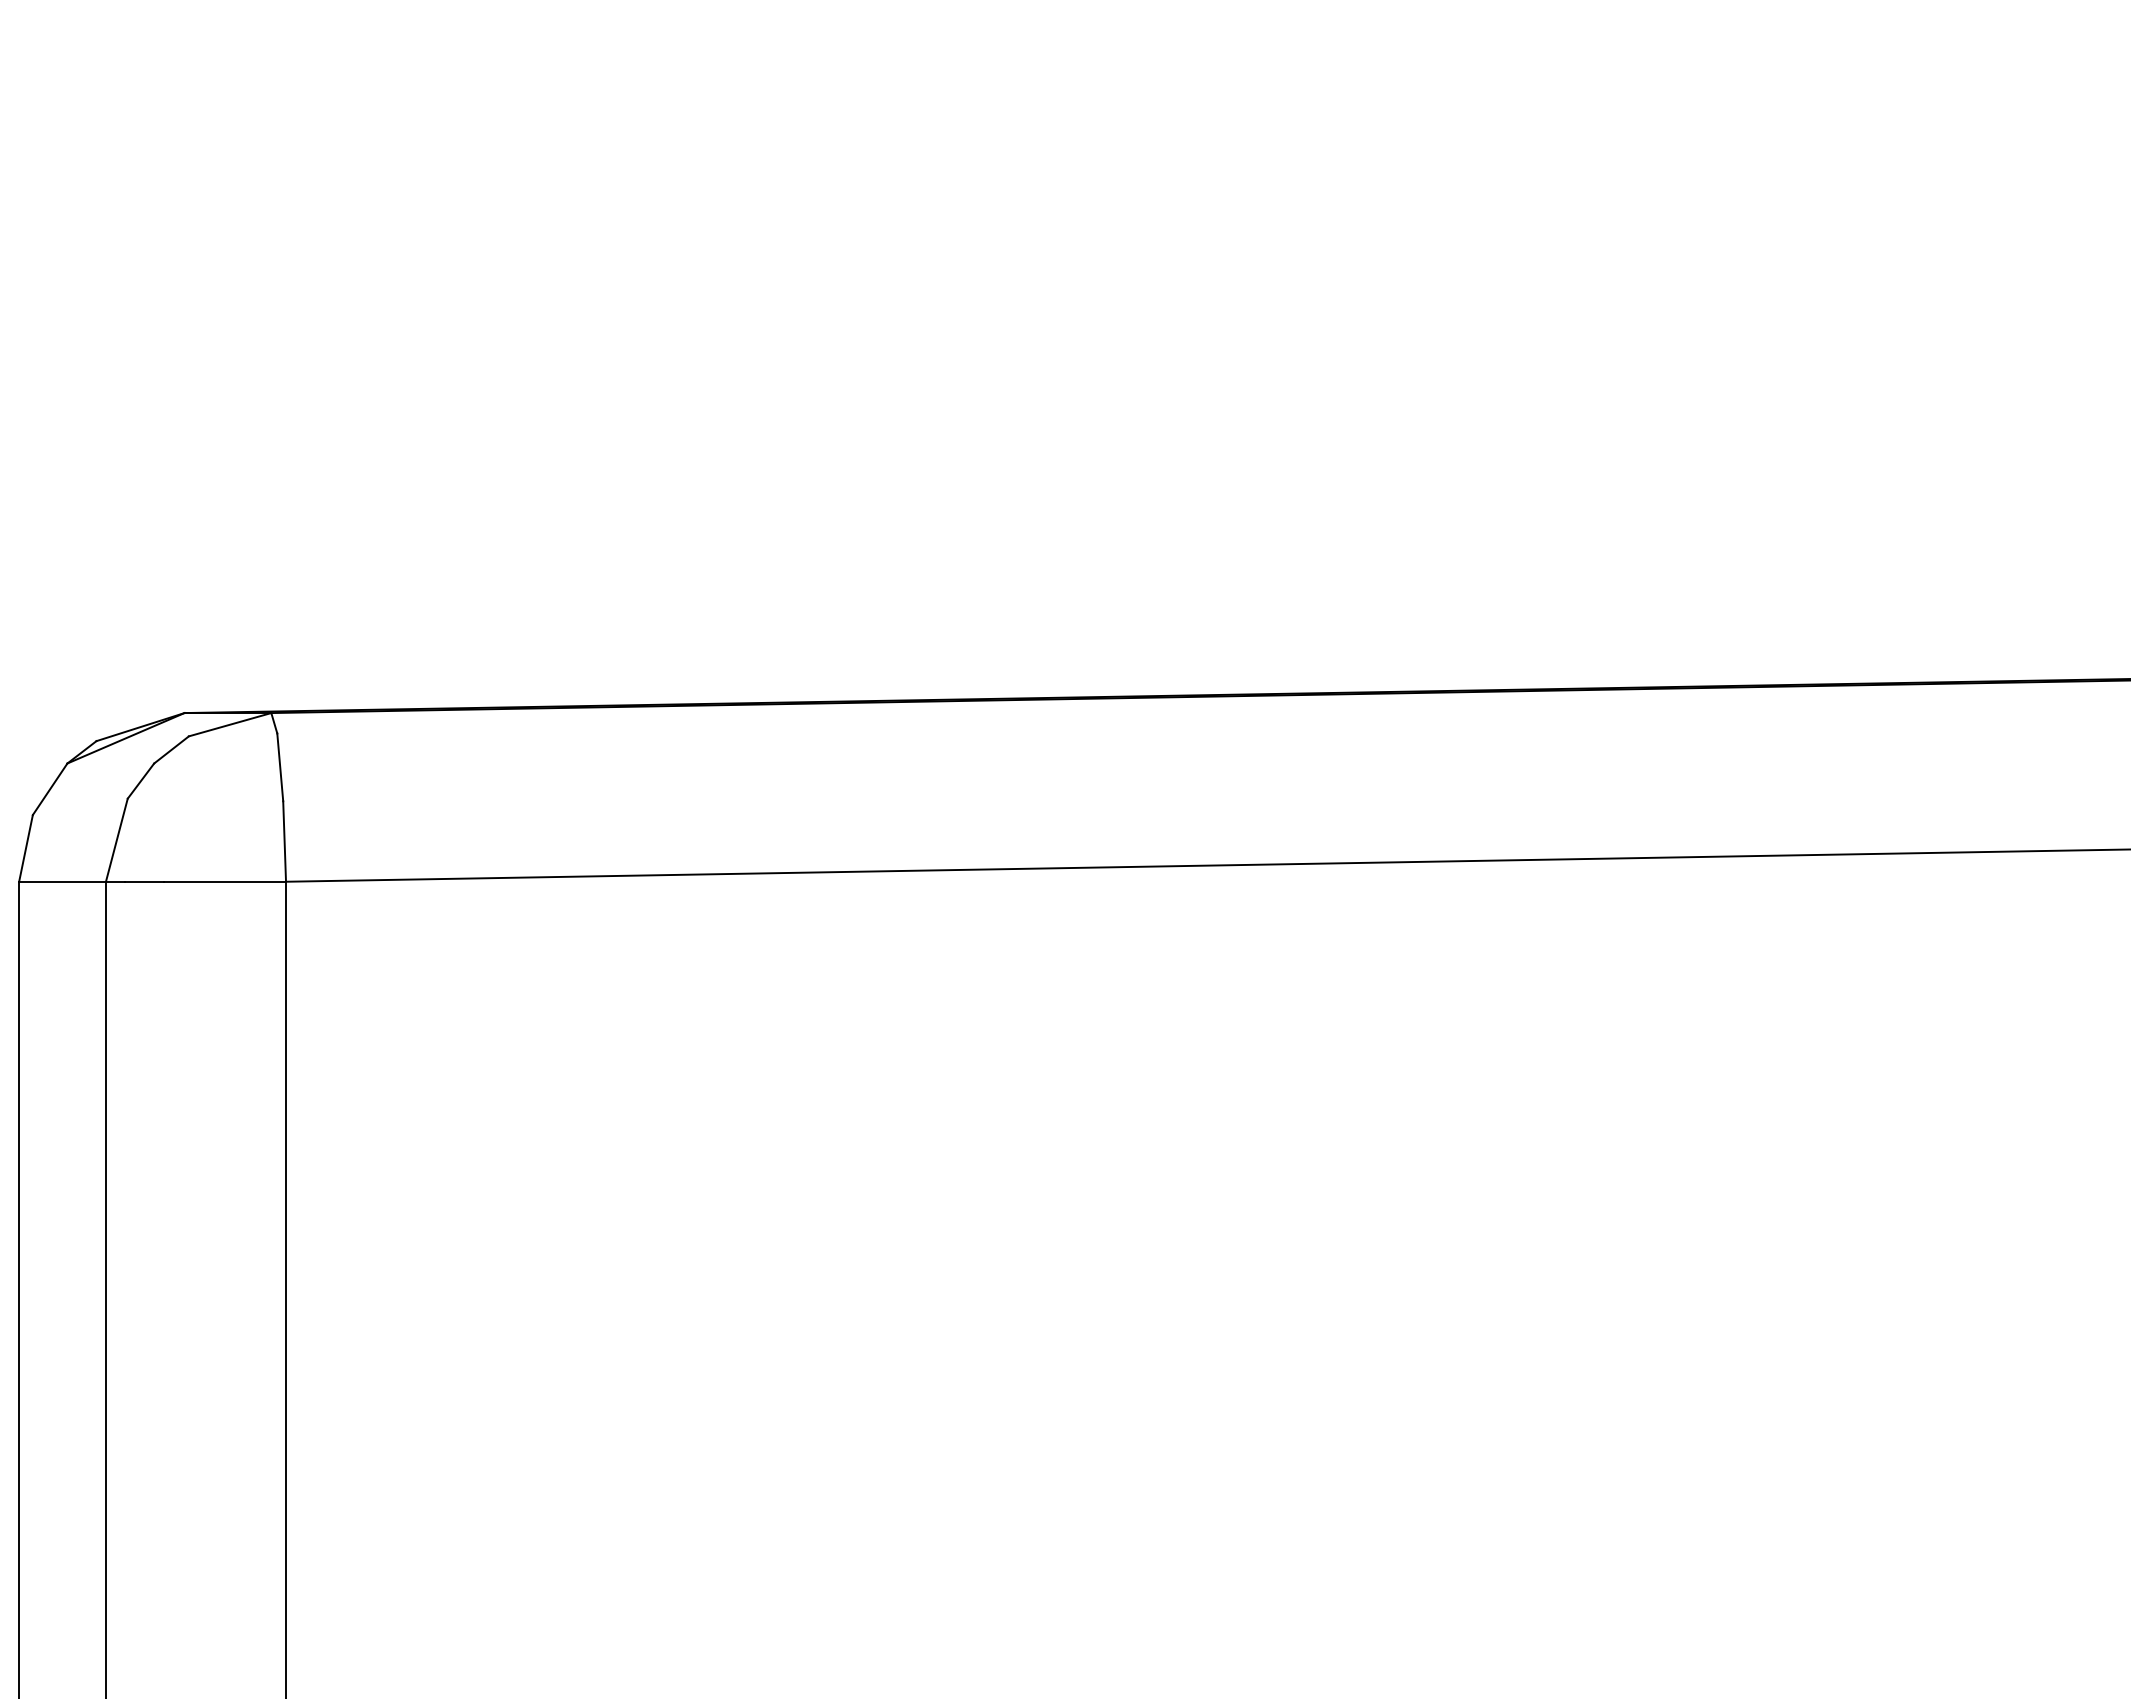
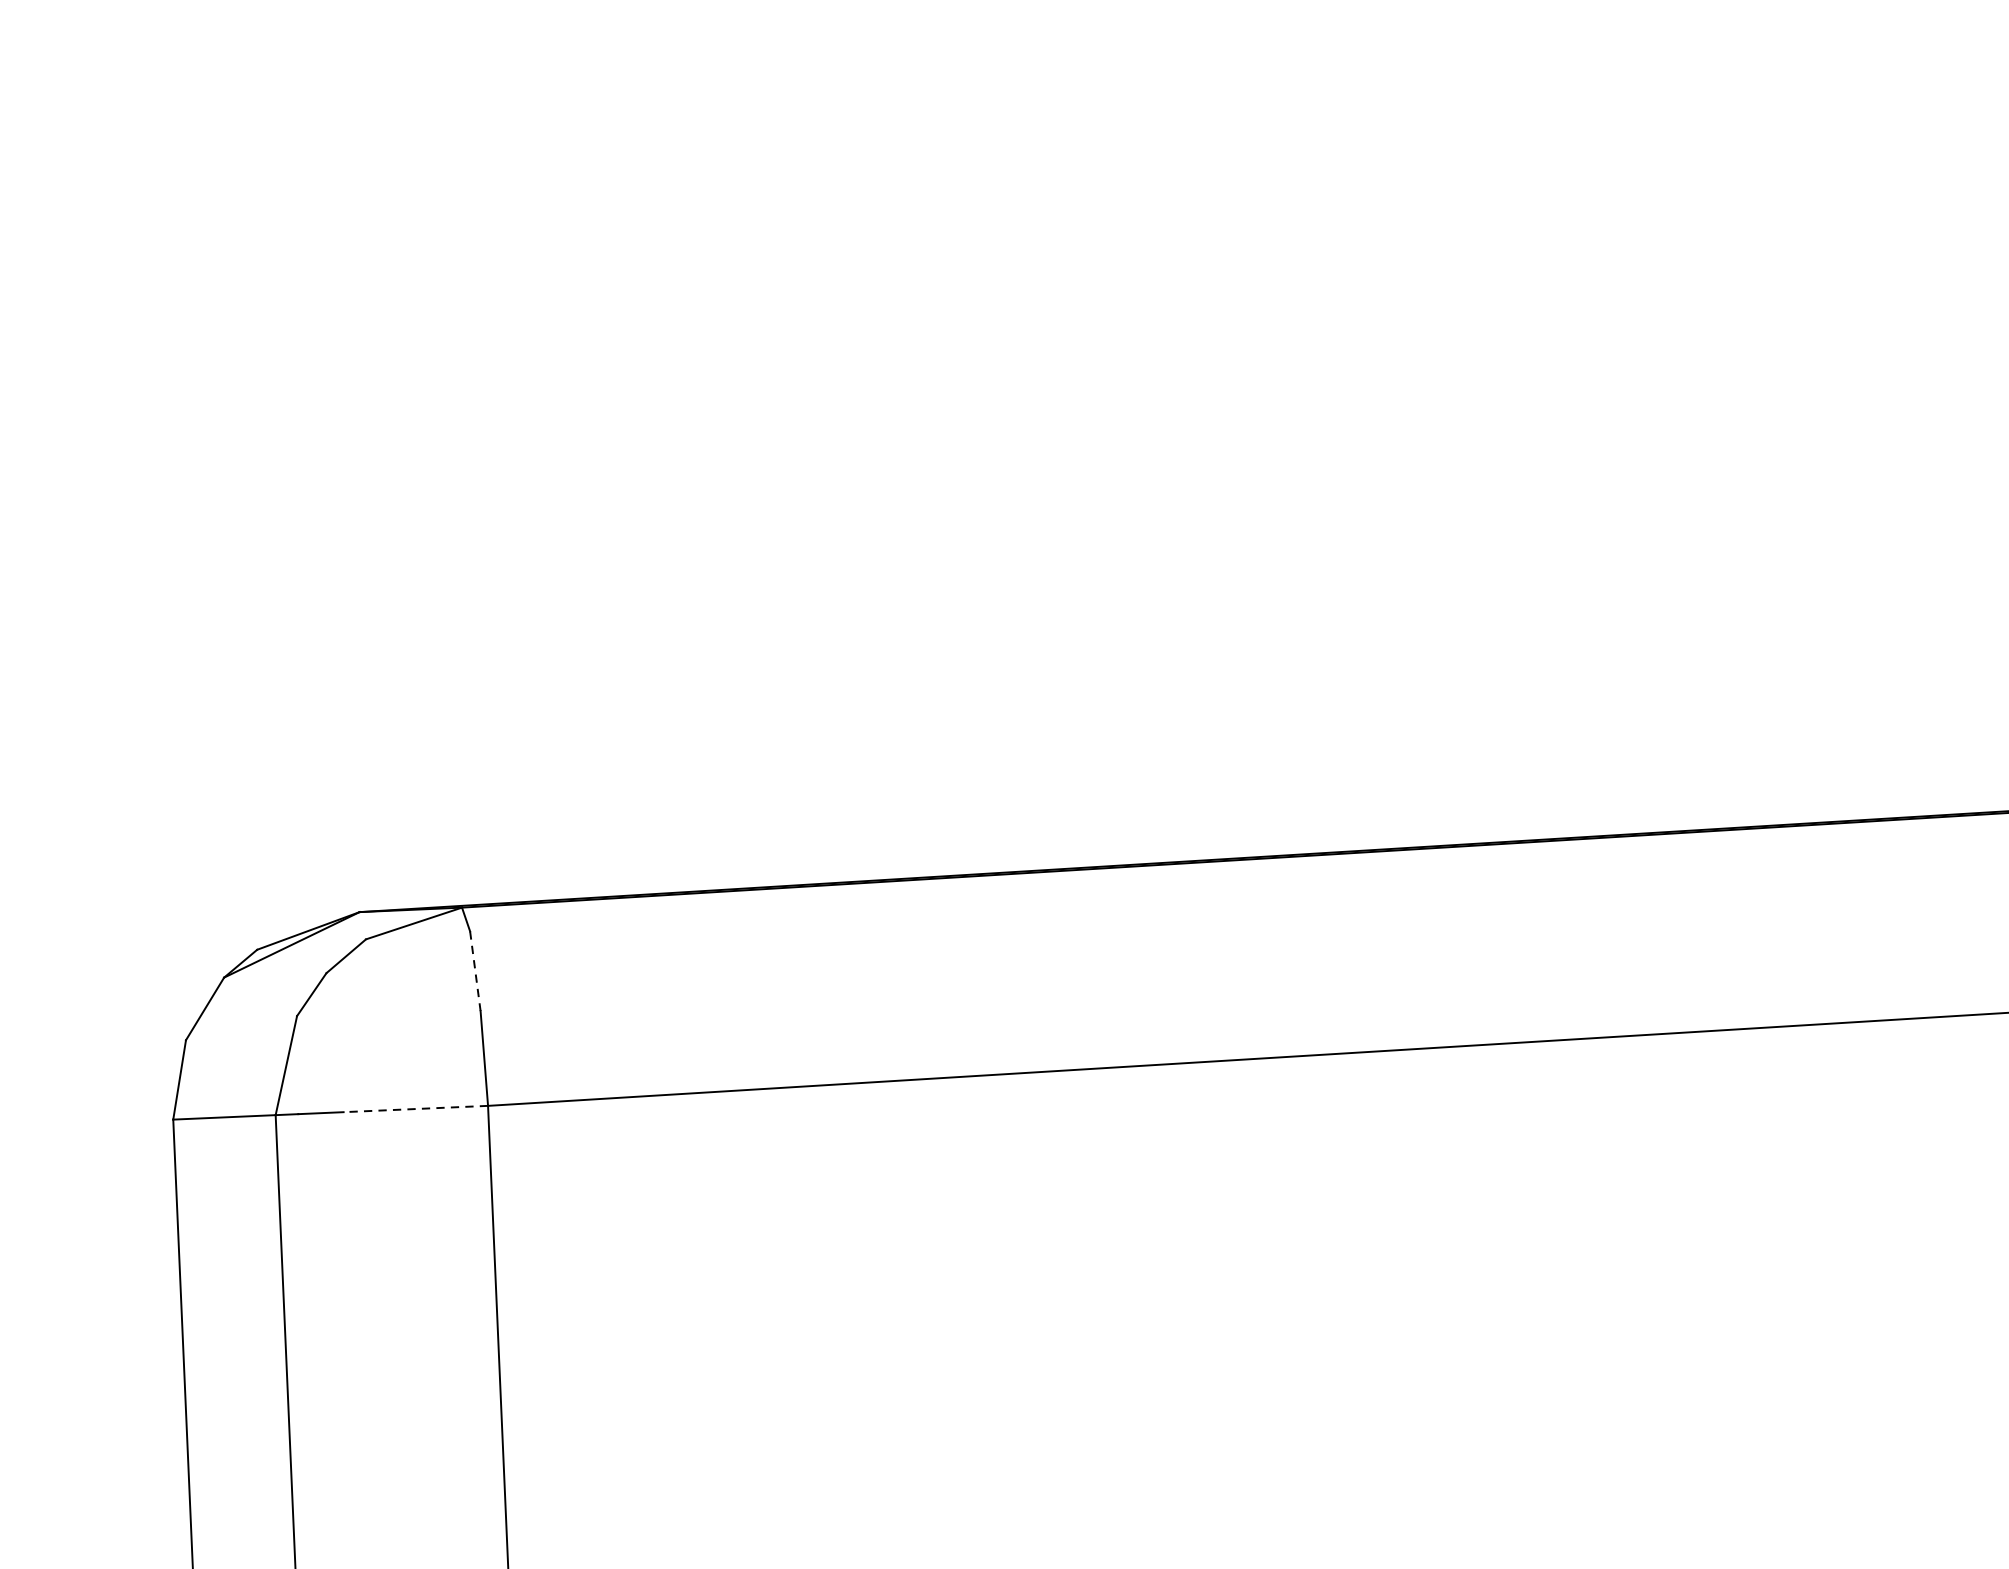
line: (280, 767) -> (475, 971), solid -> dashed
line: (224, 881) -> (415, 1108), solid -> dashed

